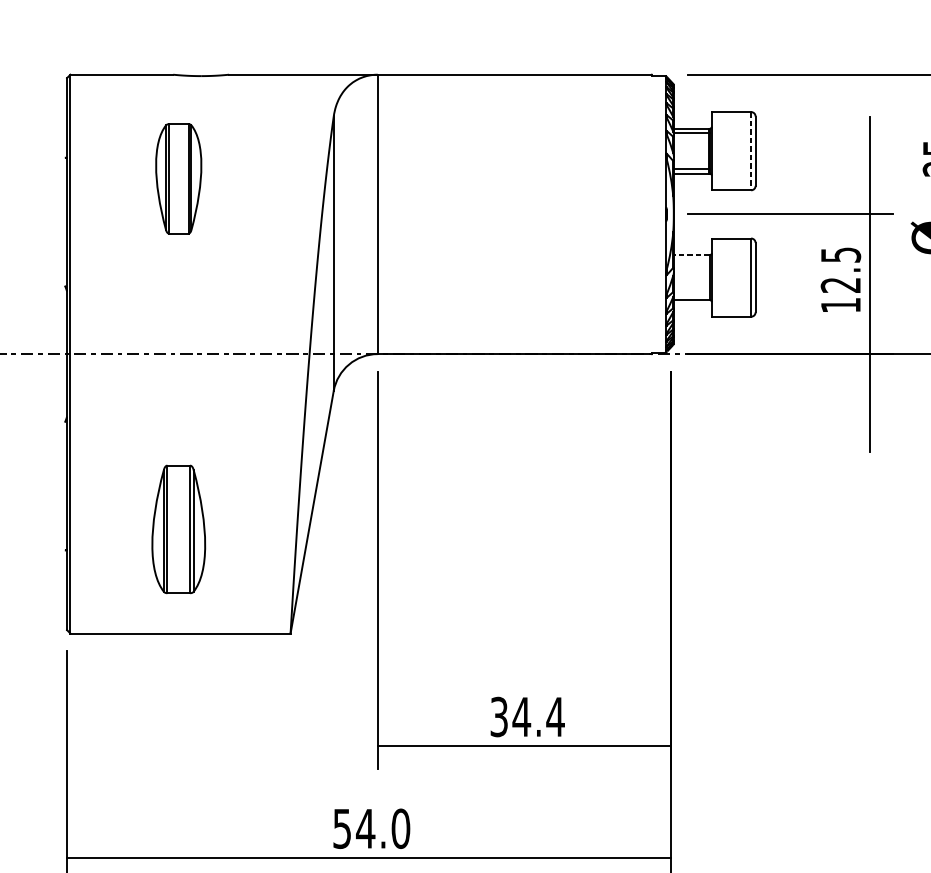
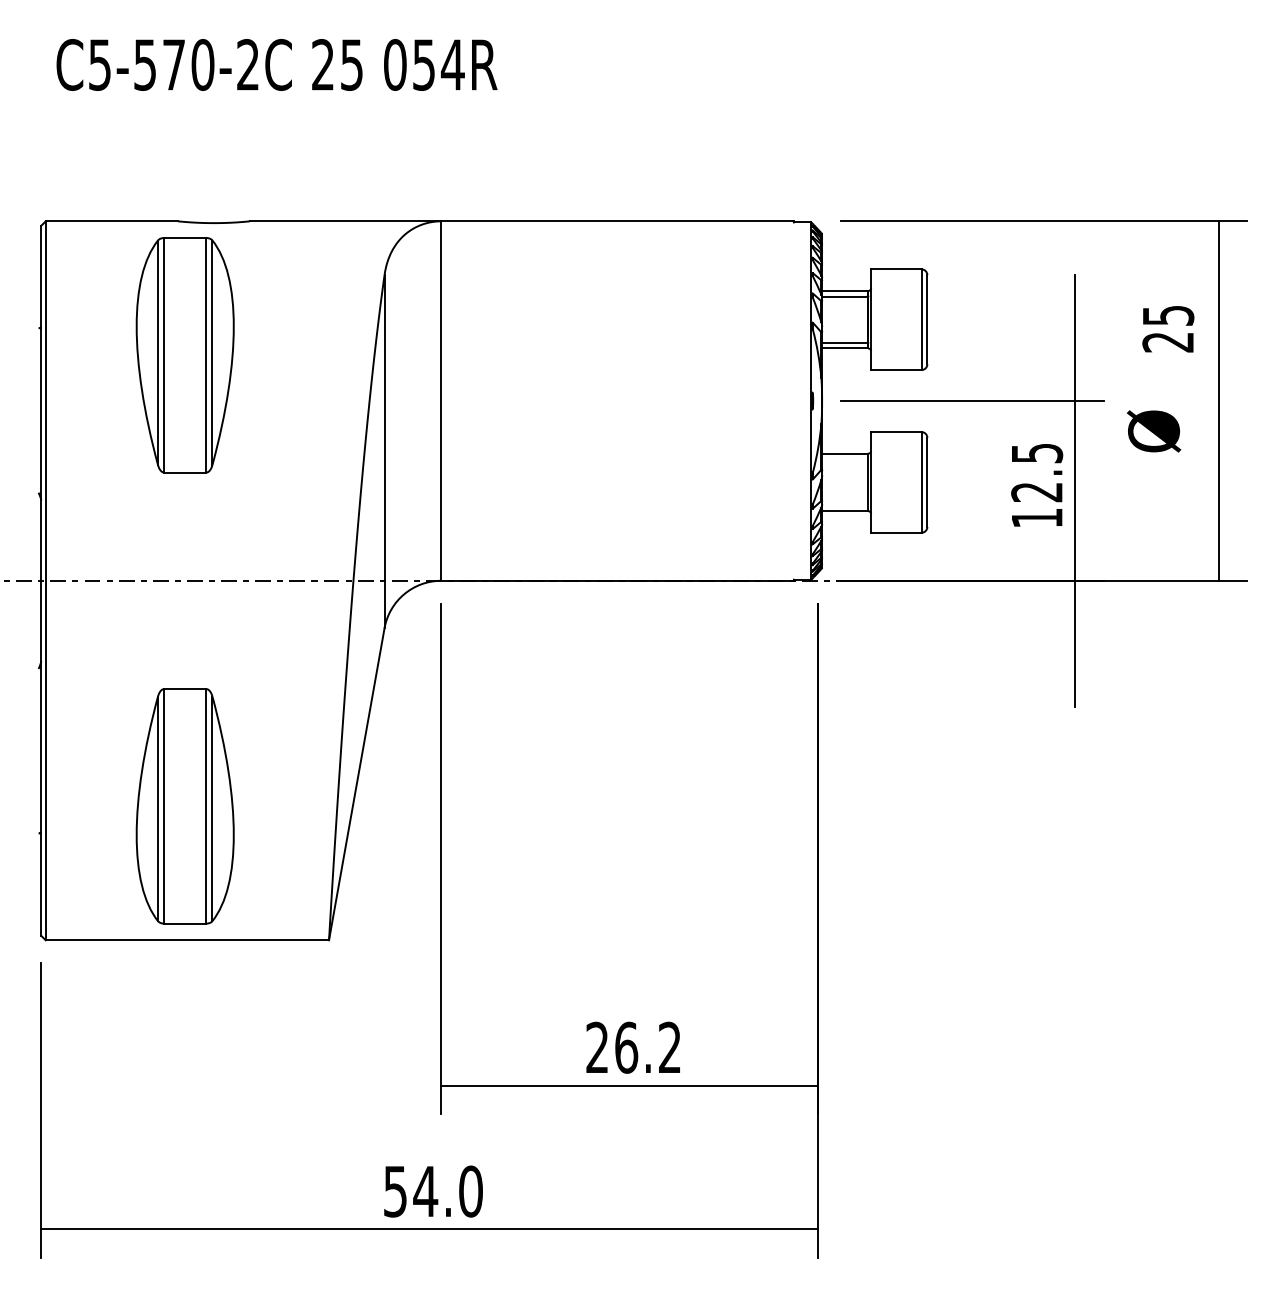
line: (751, 151) -> (921, 320), dashed -> solid
part: (178, 178) -> (184, 355), size x1.67
line: (691, 255) -> (844, 453), dashed -> solid
part: (178, 529) -> (184, 806), size x1.43
text: (527, 716) -> (633, 1047), 34.4 -> 26.2

